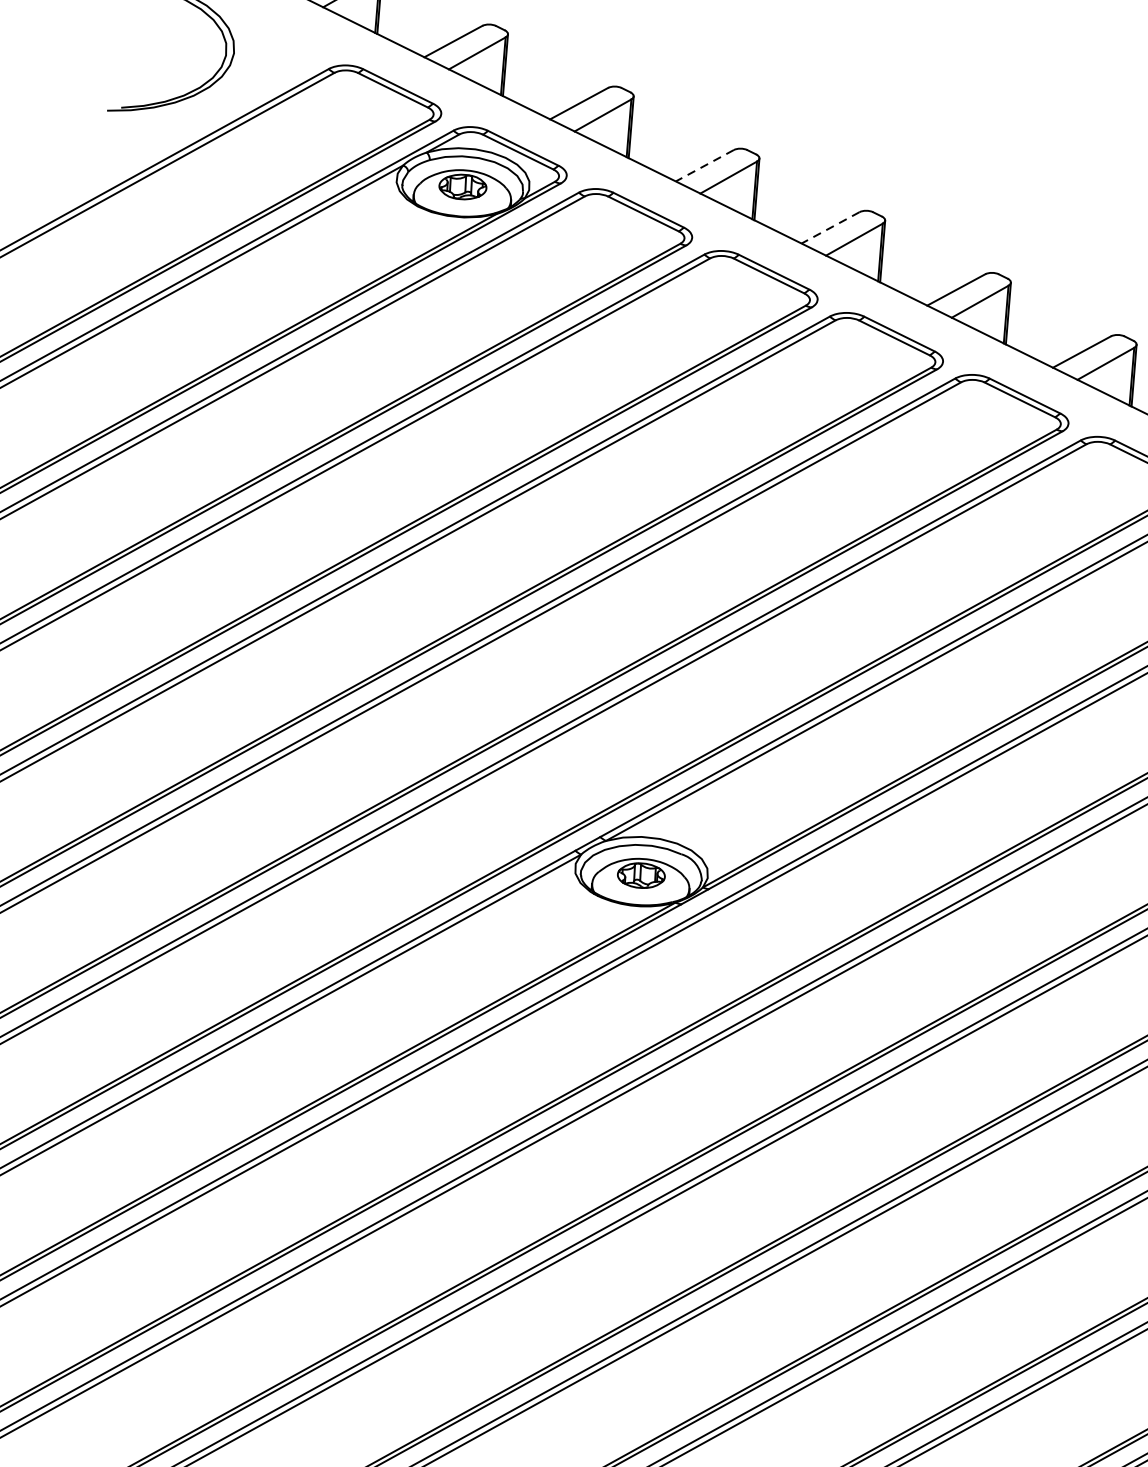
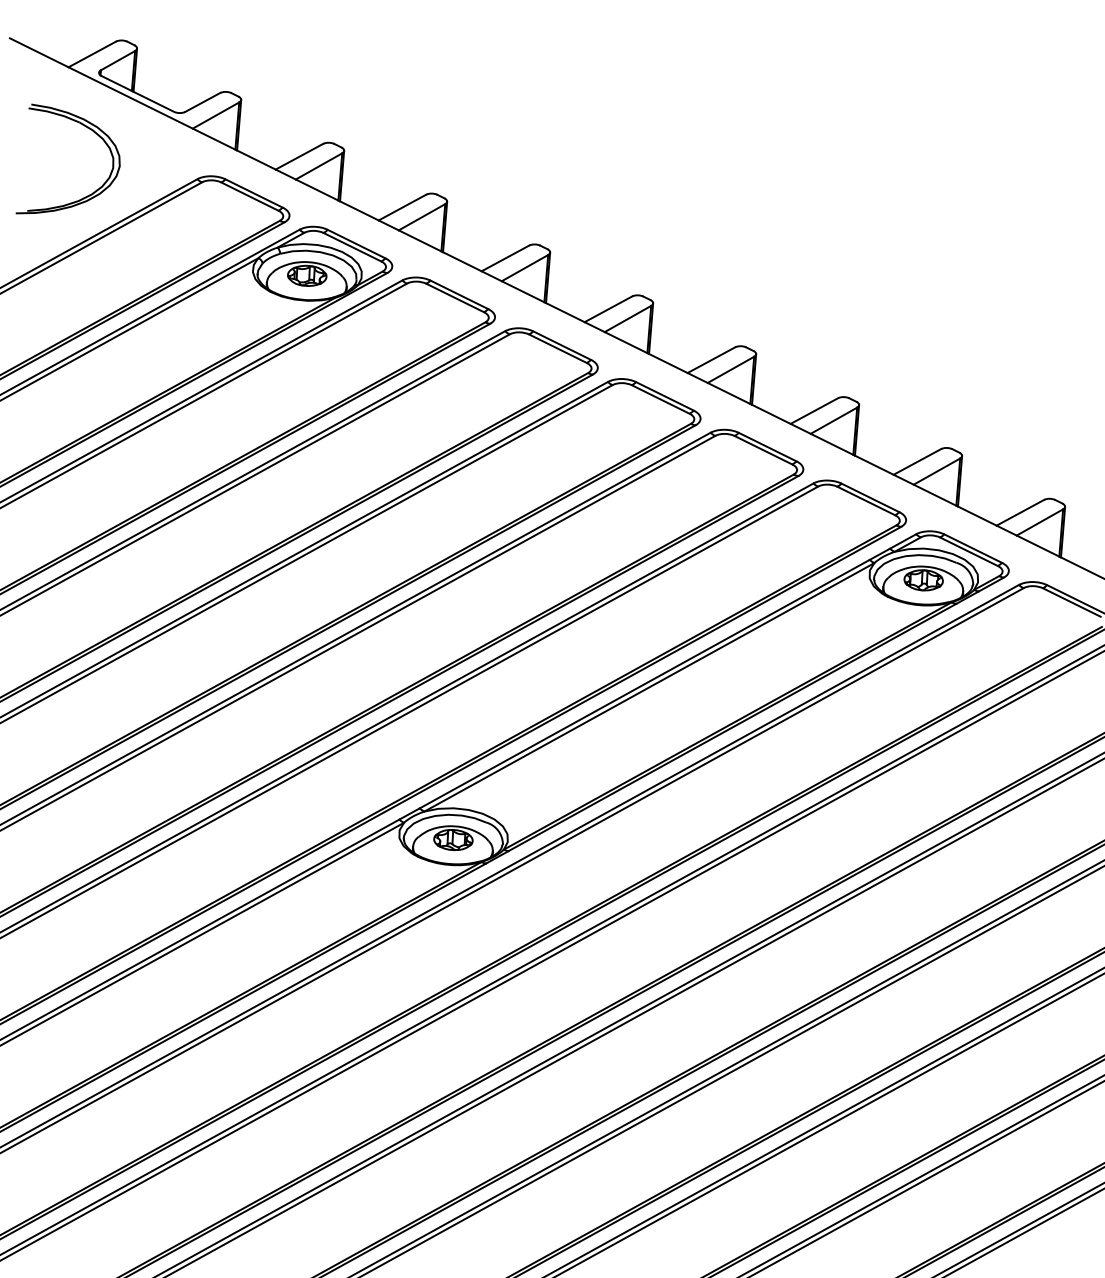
line: (703, 165) -> (504, 258), dashed -> solid
line: (829, 228) -> (607, 309), dashed -> solid

